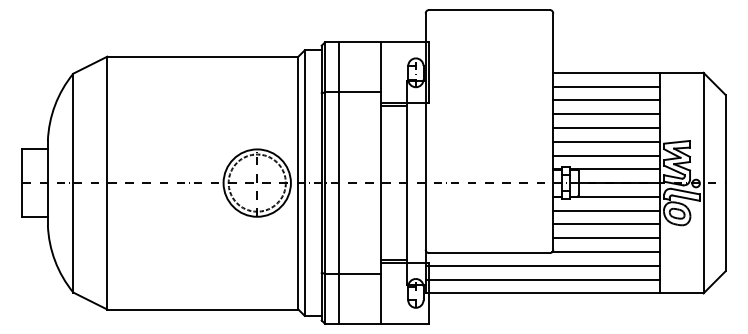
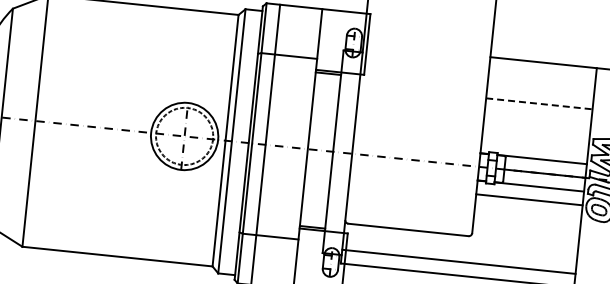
line: (606, 86) -> (541, 76), removed
line: (606, 100) -> (540, 90), removed
line: (607, 114) -> (540, 104), solid -> dashed
line: (606, 127) -> (537, 117), removed
line: (606, 141) -> (536, 130), removed
line: (606, 155) -> (534, 144), removed
line: (606, 224) -> (527, 213), removed
line: (606, 238) -> (526, 227), removed
line: (606, 252) -> (524, 241), removed
line: (542, 265) -> (459, 247), removed

